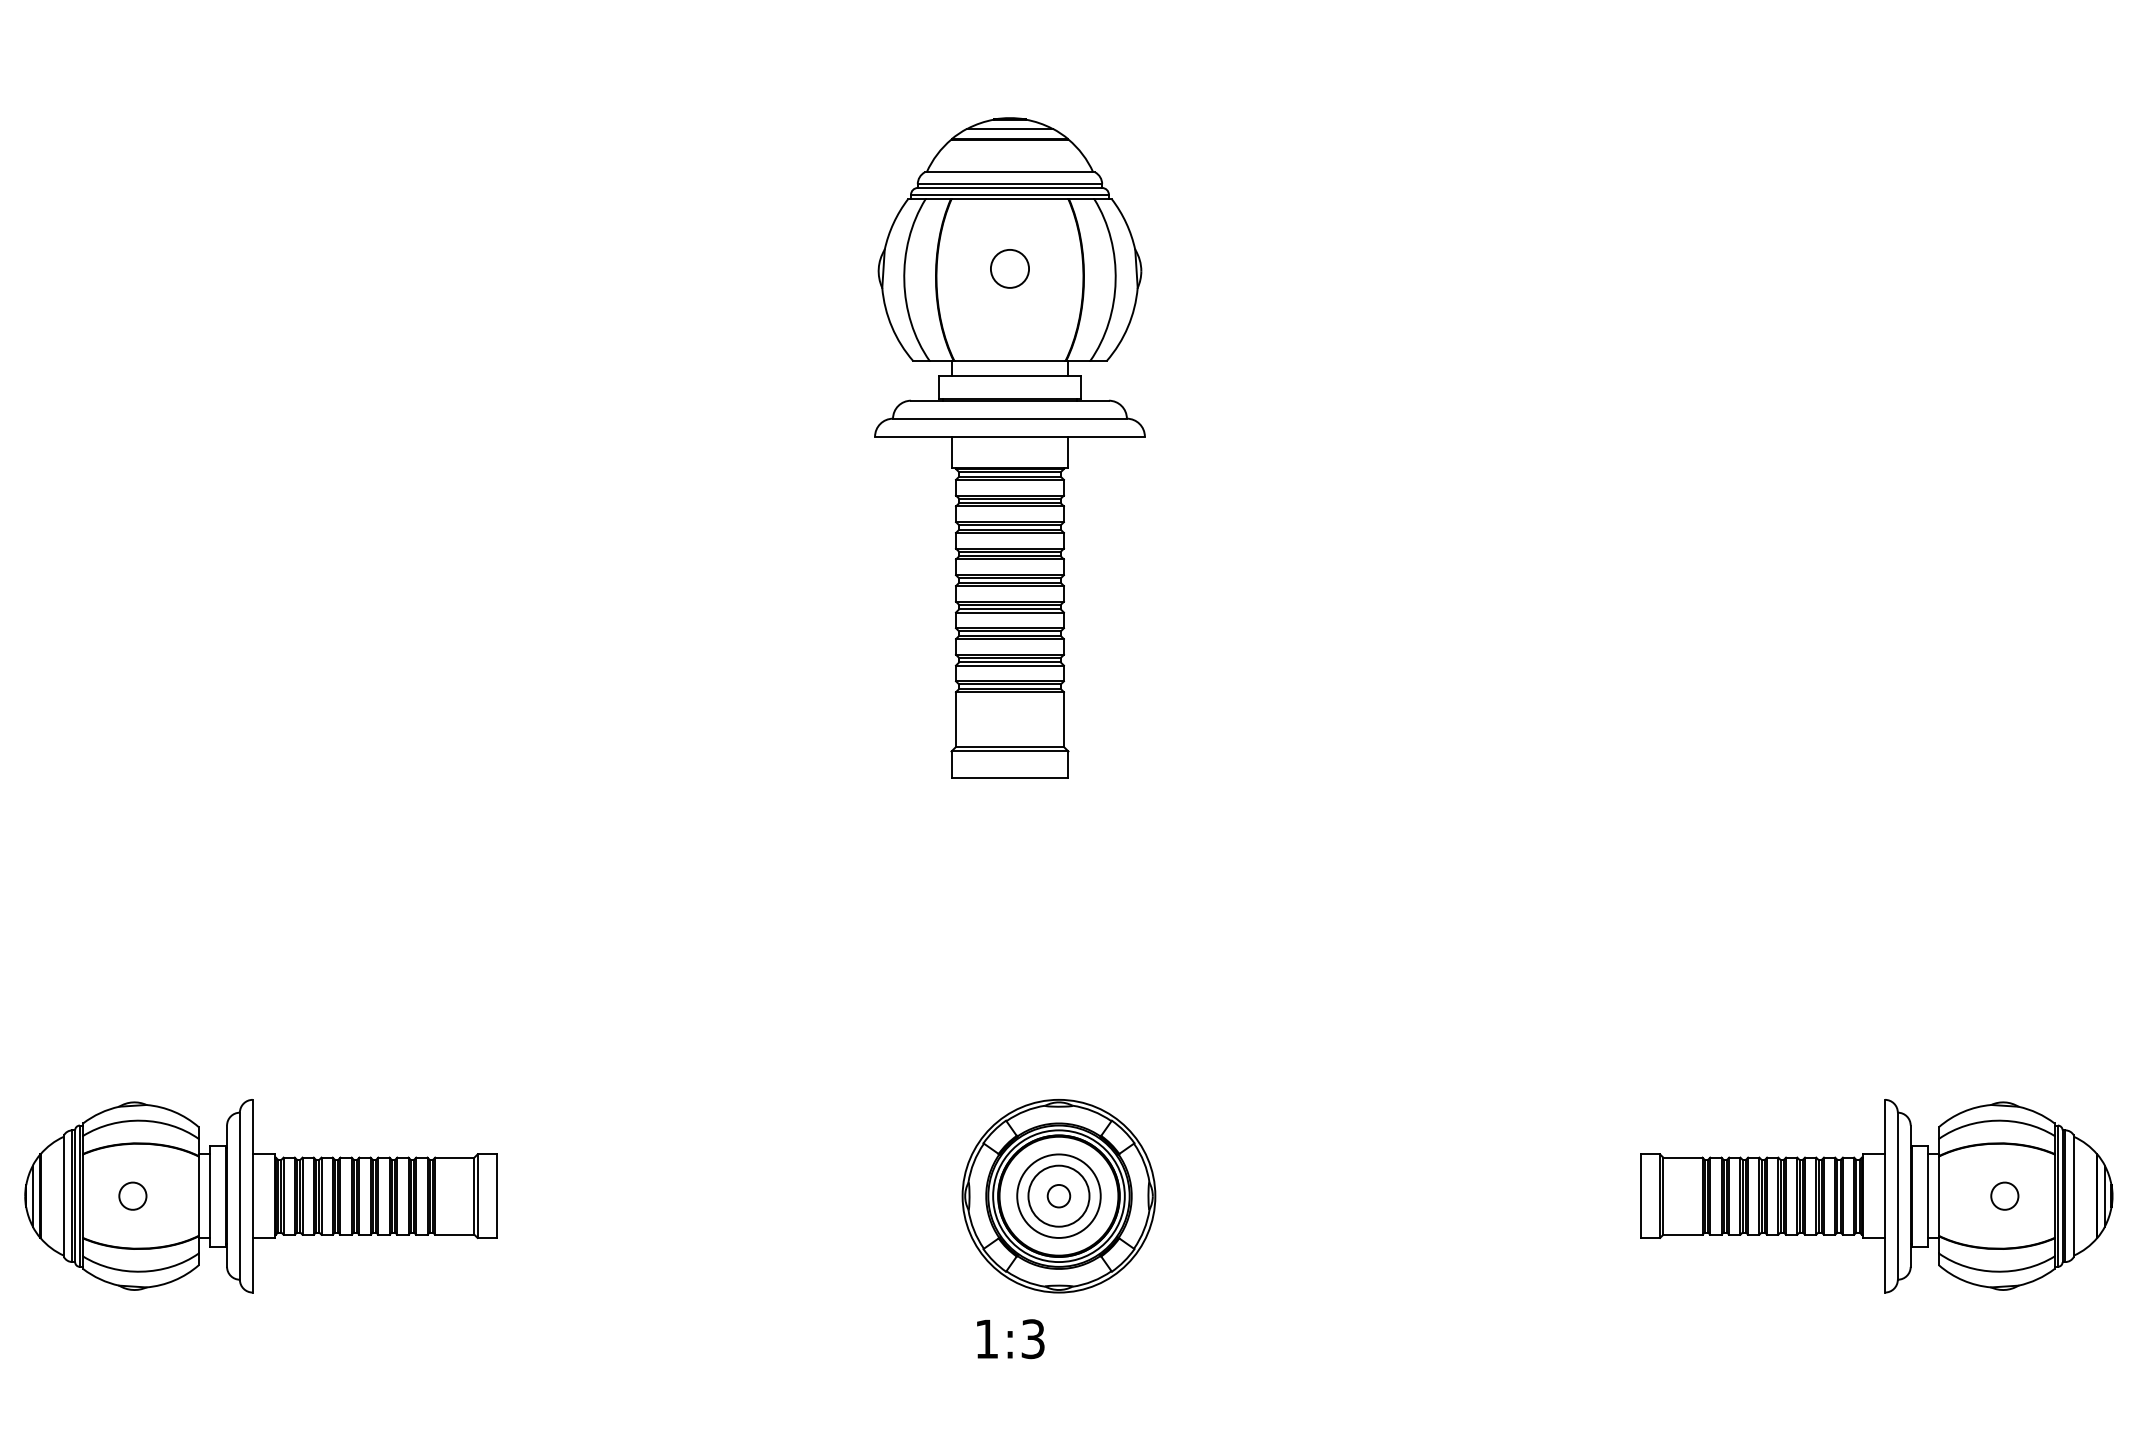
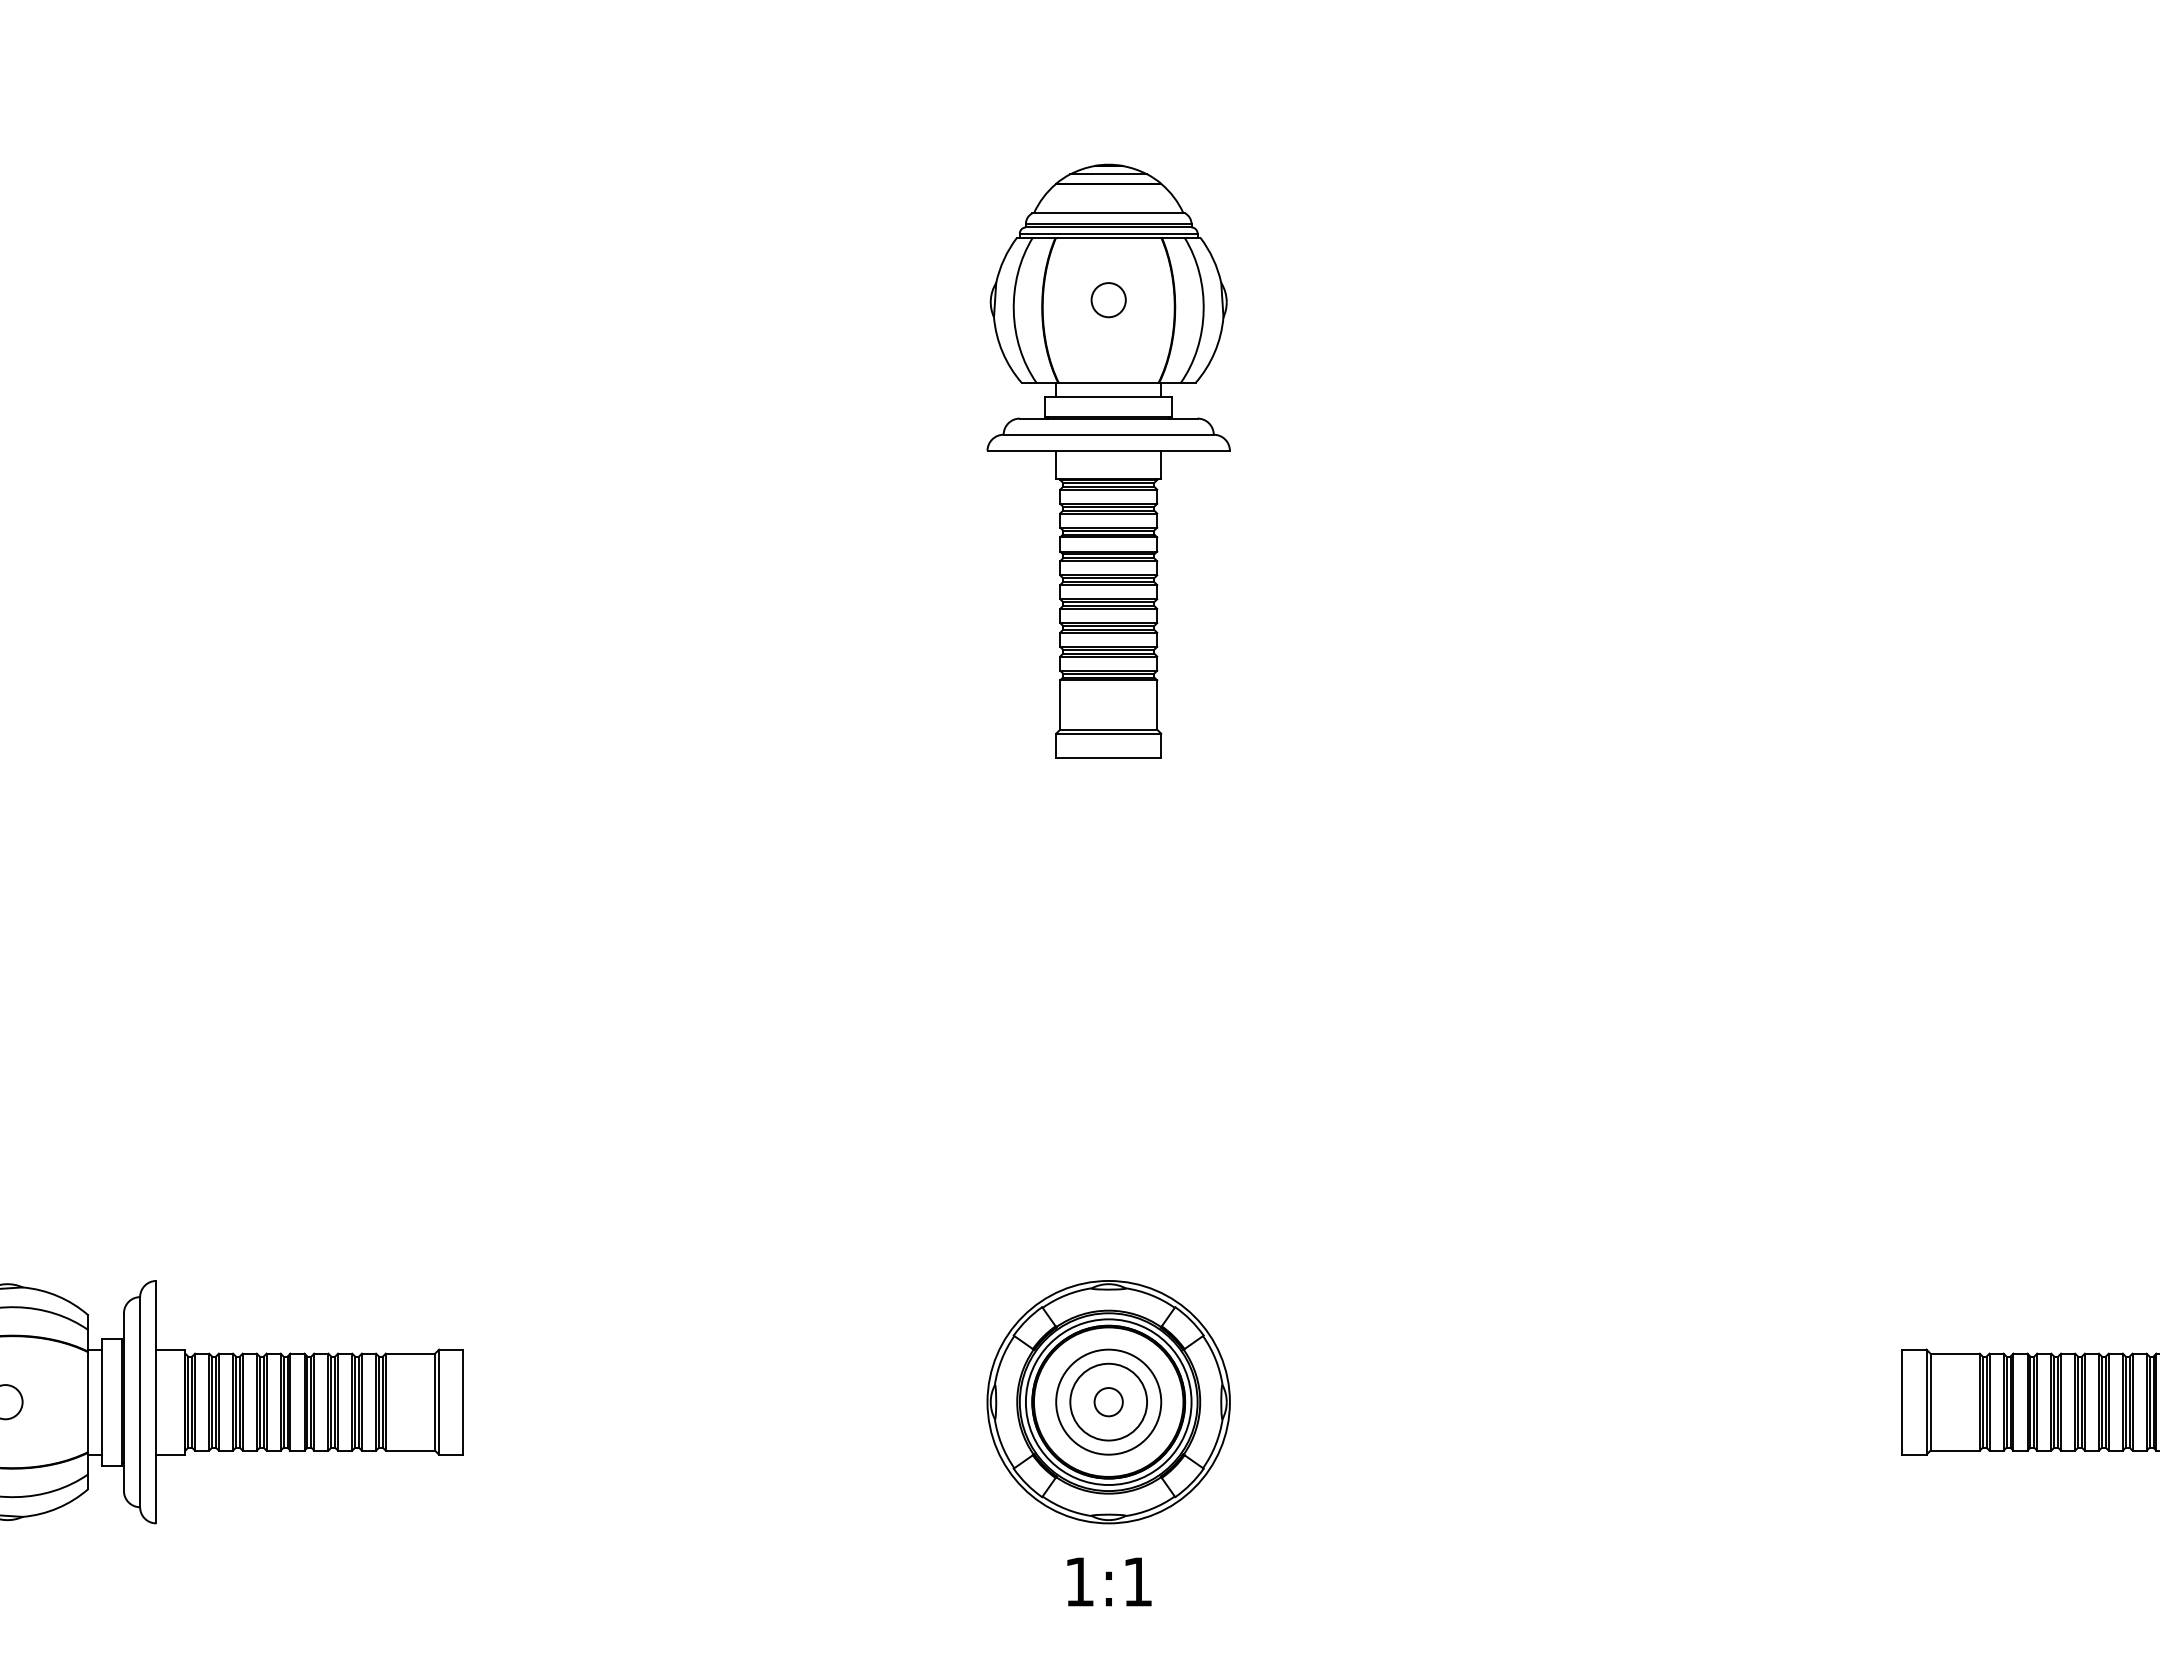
part: (1009, 447) -> (1108, 460), size x0.71
part: (1058, 1196) -> (1108, 1402), moved
text: (1032, 1339) -> (1137, 1582), 1:3 -> 1:1

